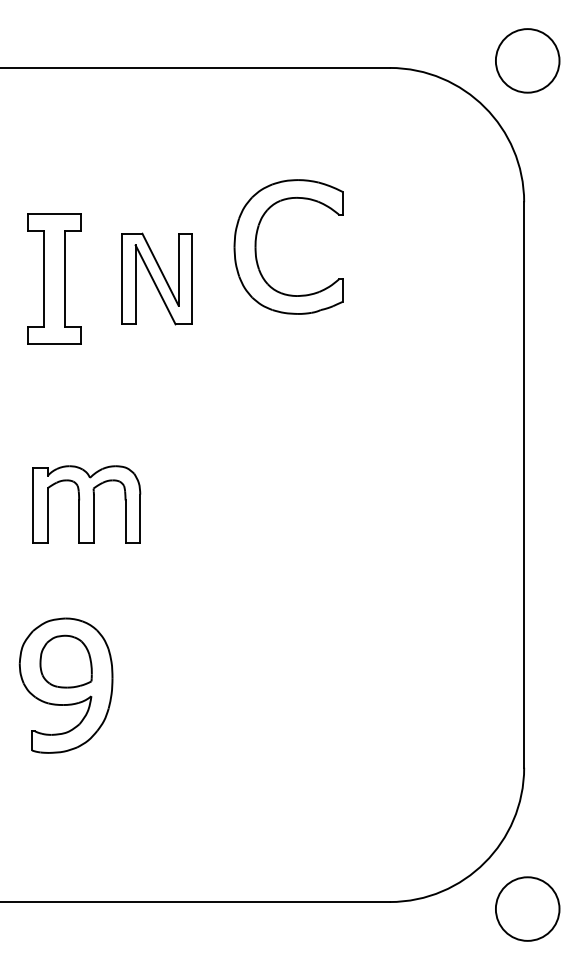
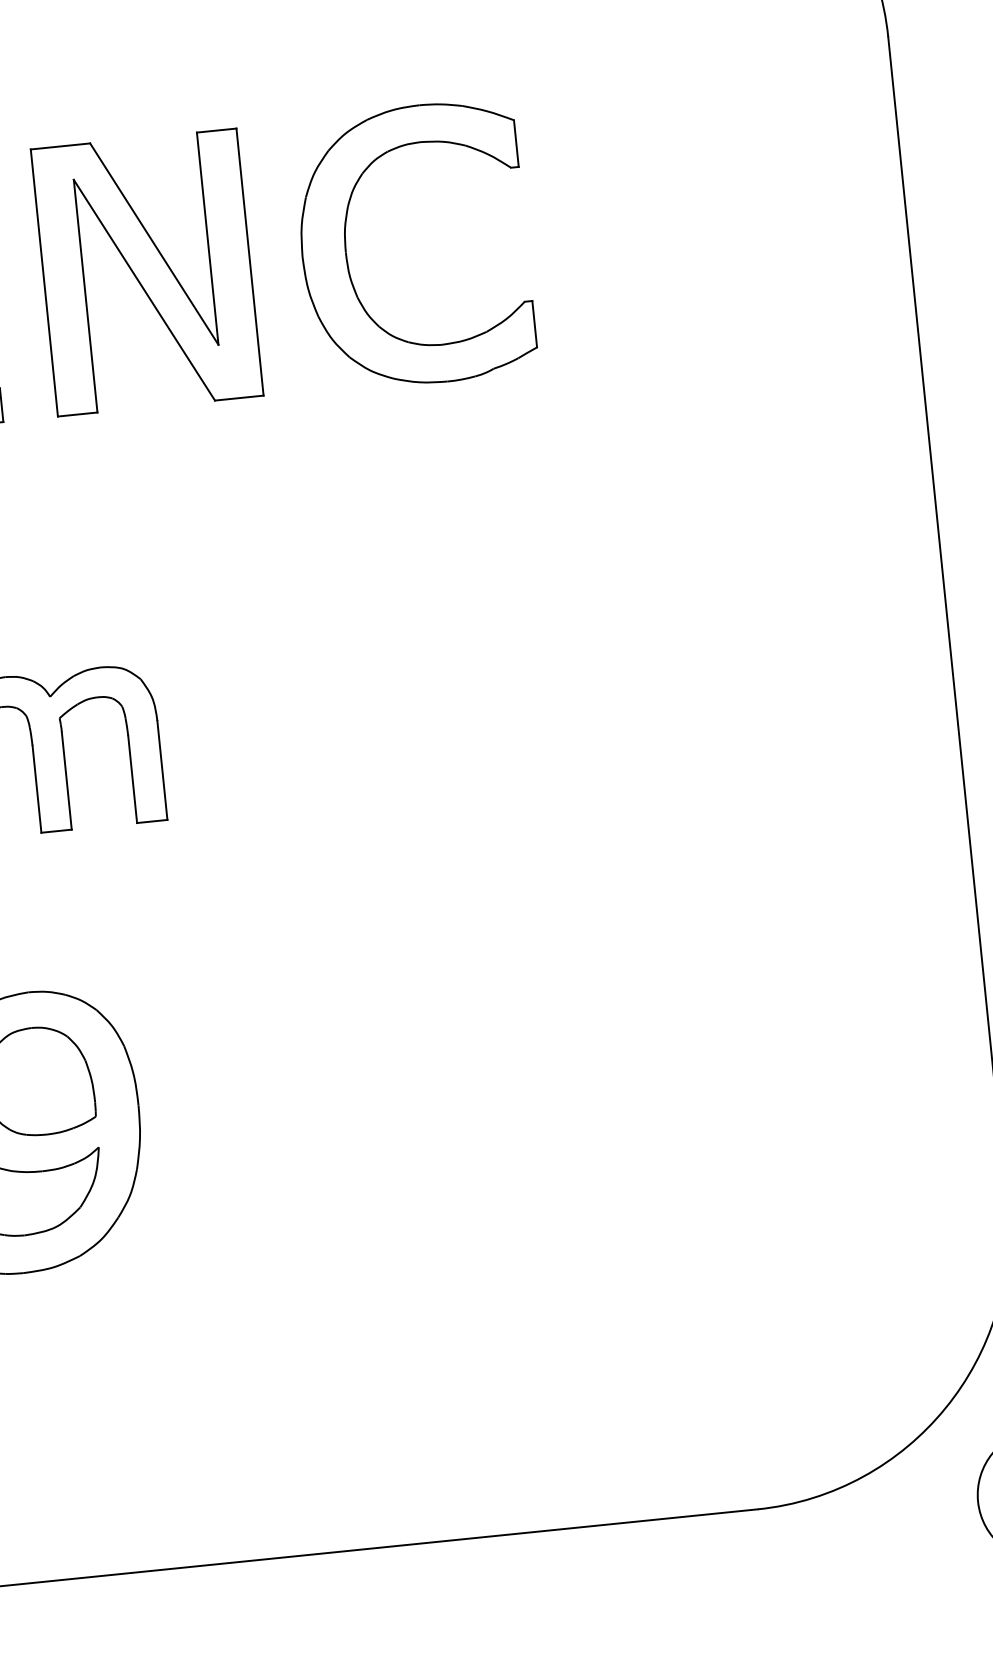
part: (256, 246) -> (347, 251), moved
part: (156, 278) -> (145, 271), size x1.43

